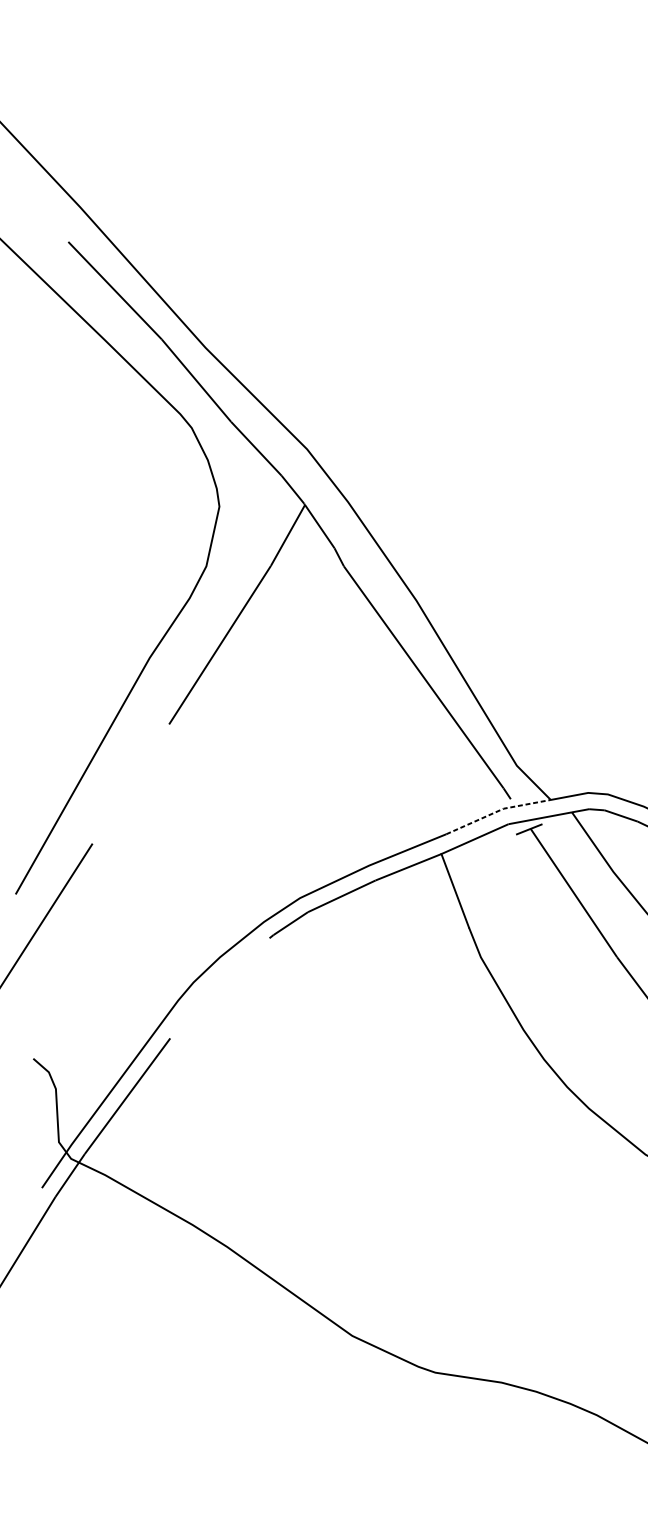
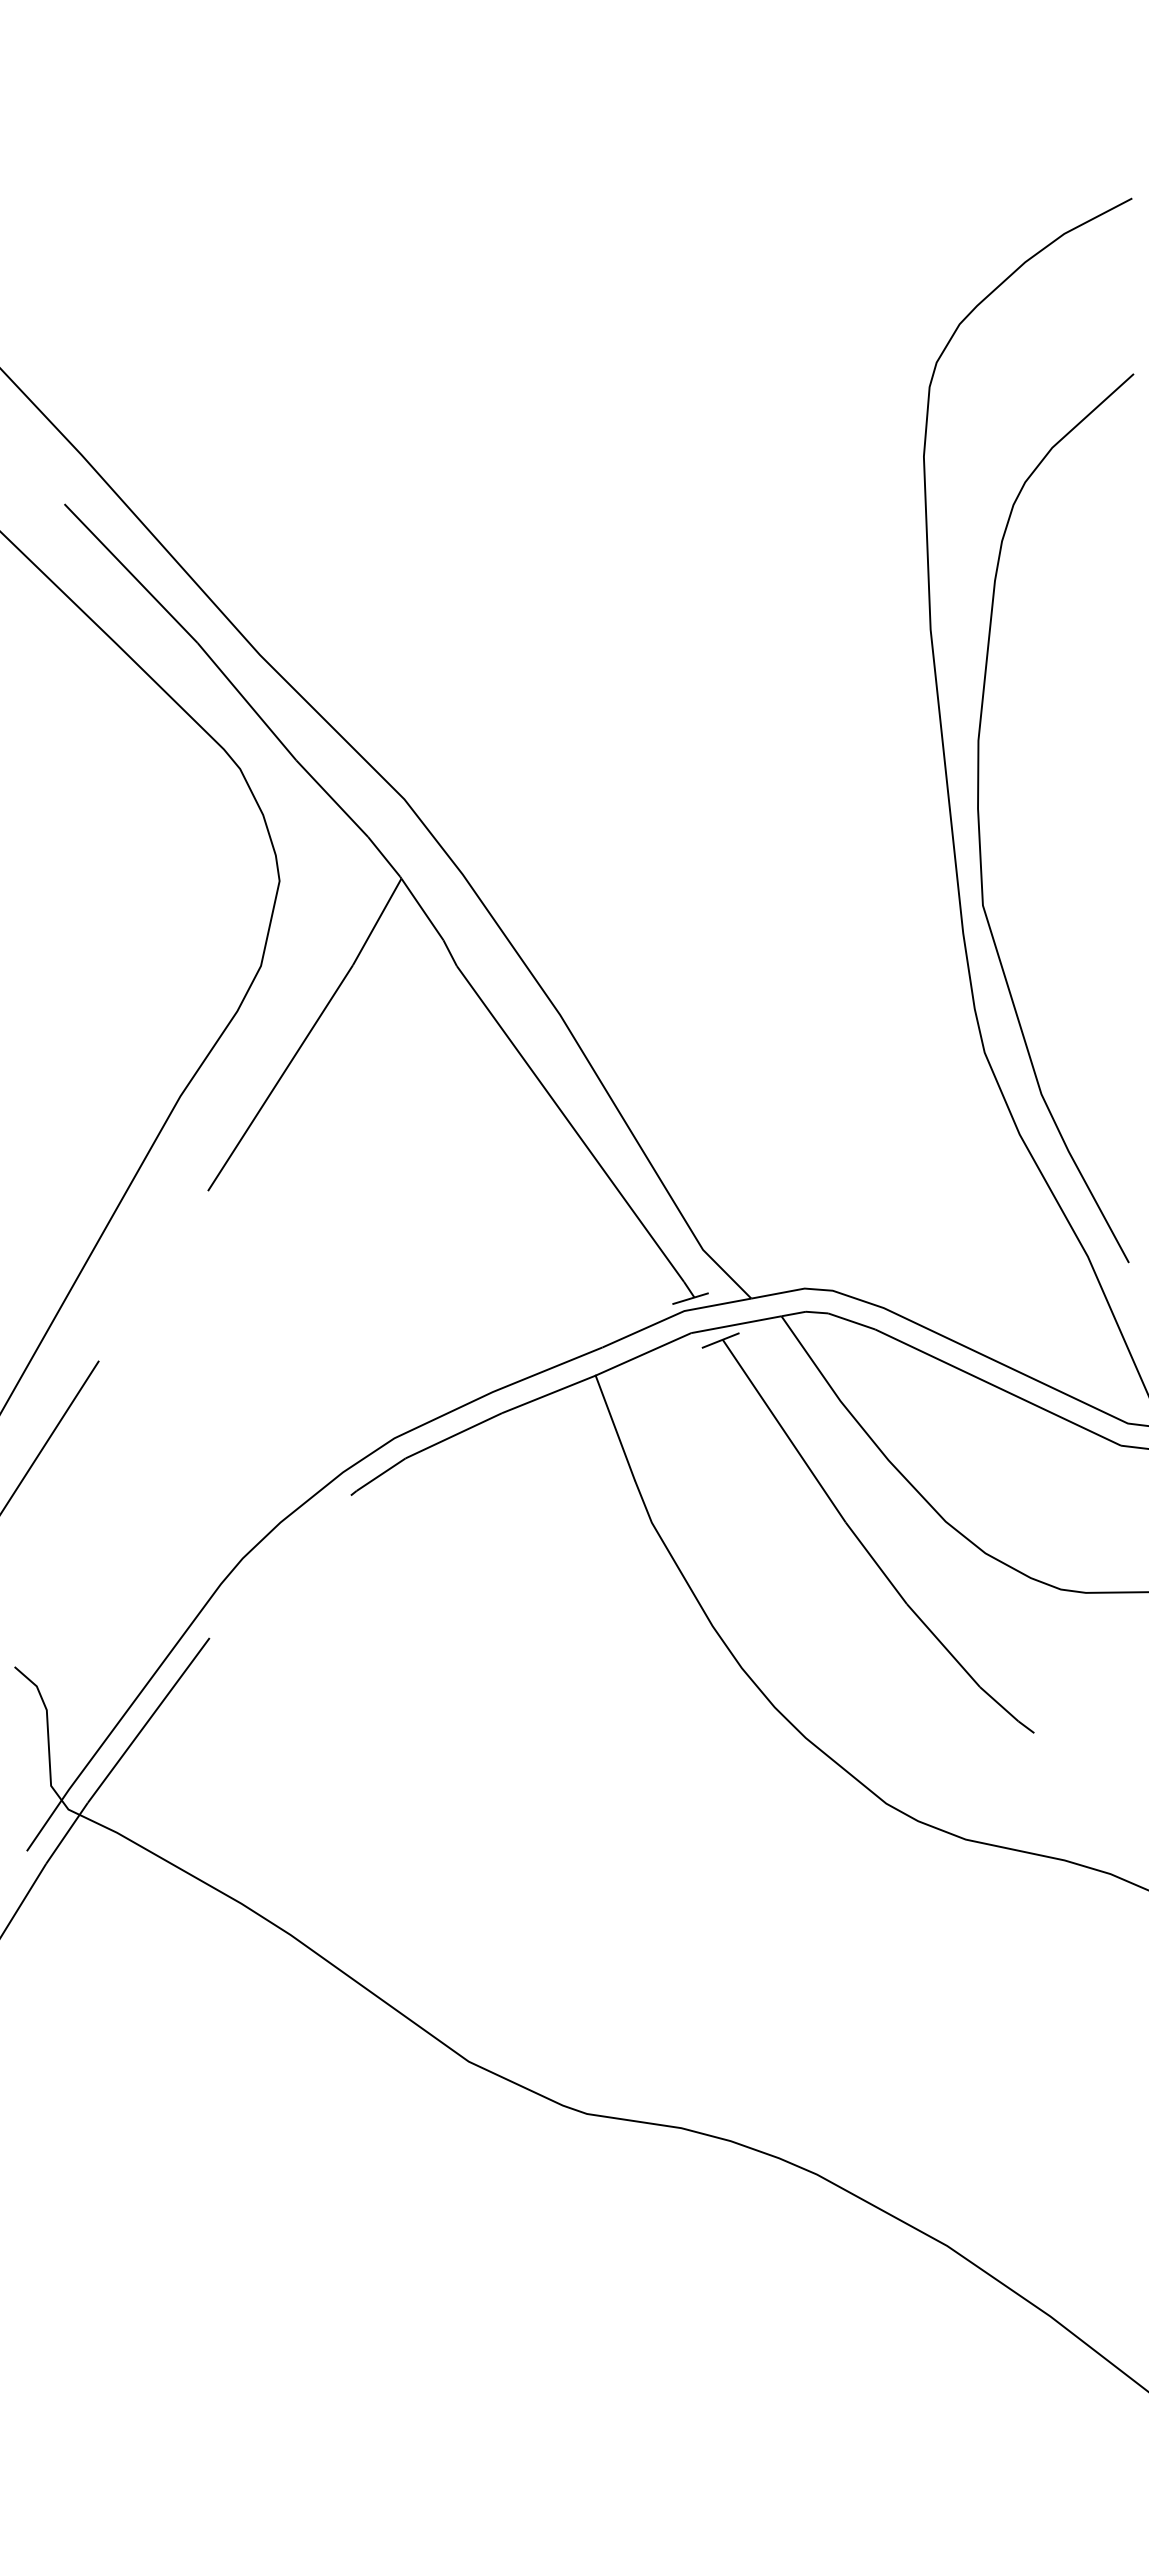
line: (508, 799) -> (690, 1298), added
line: (497, 811) -> (675, 1315), dashed -> solid

